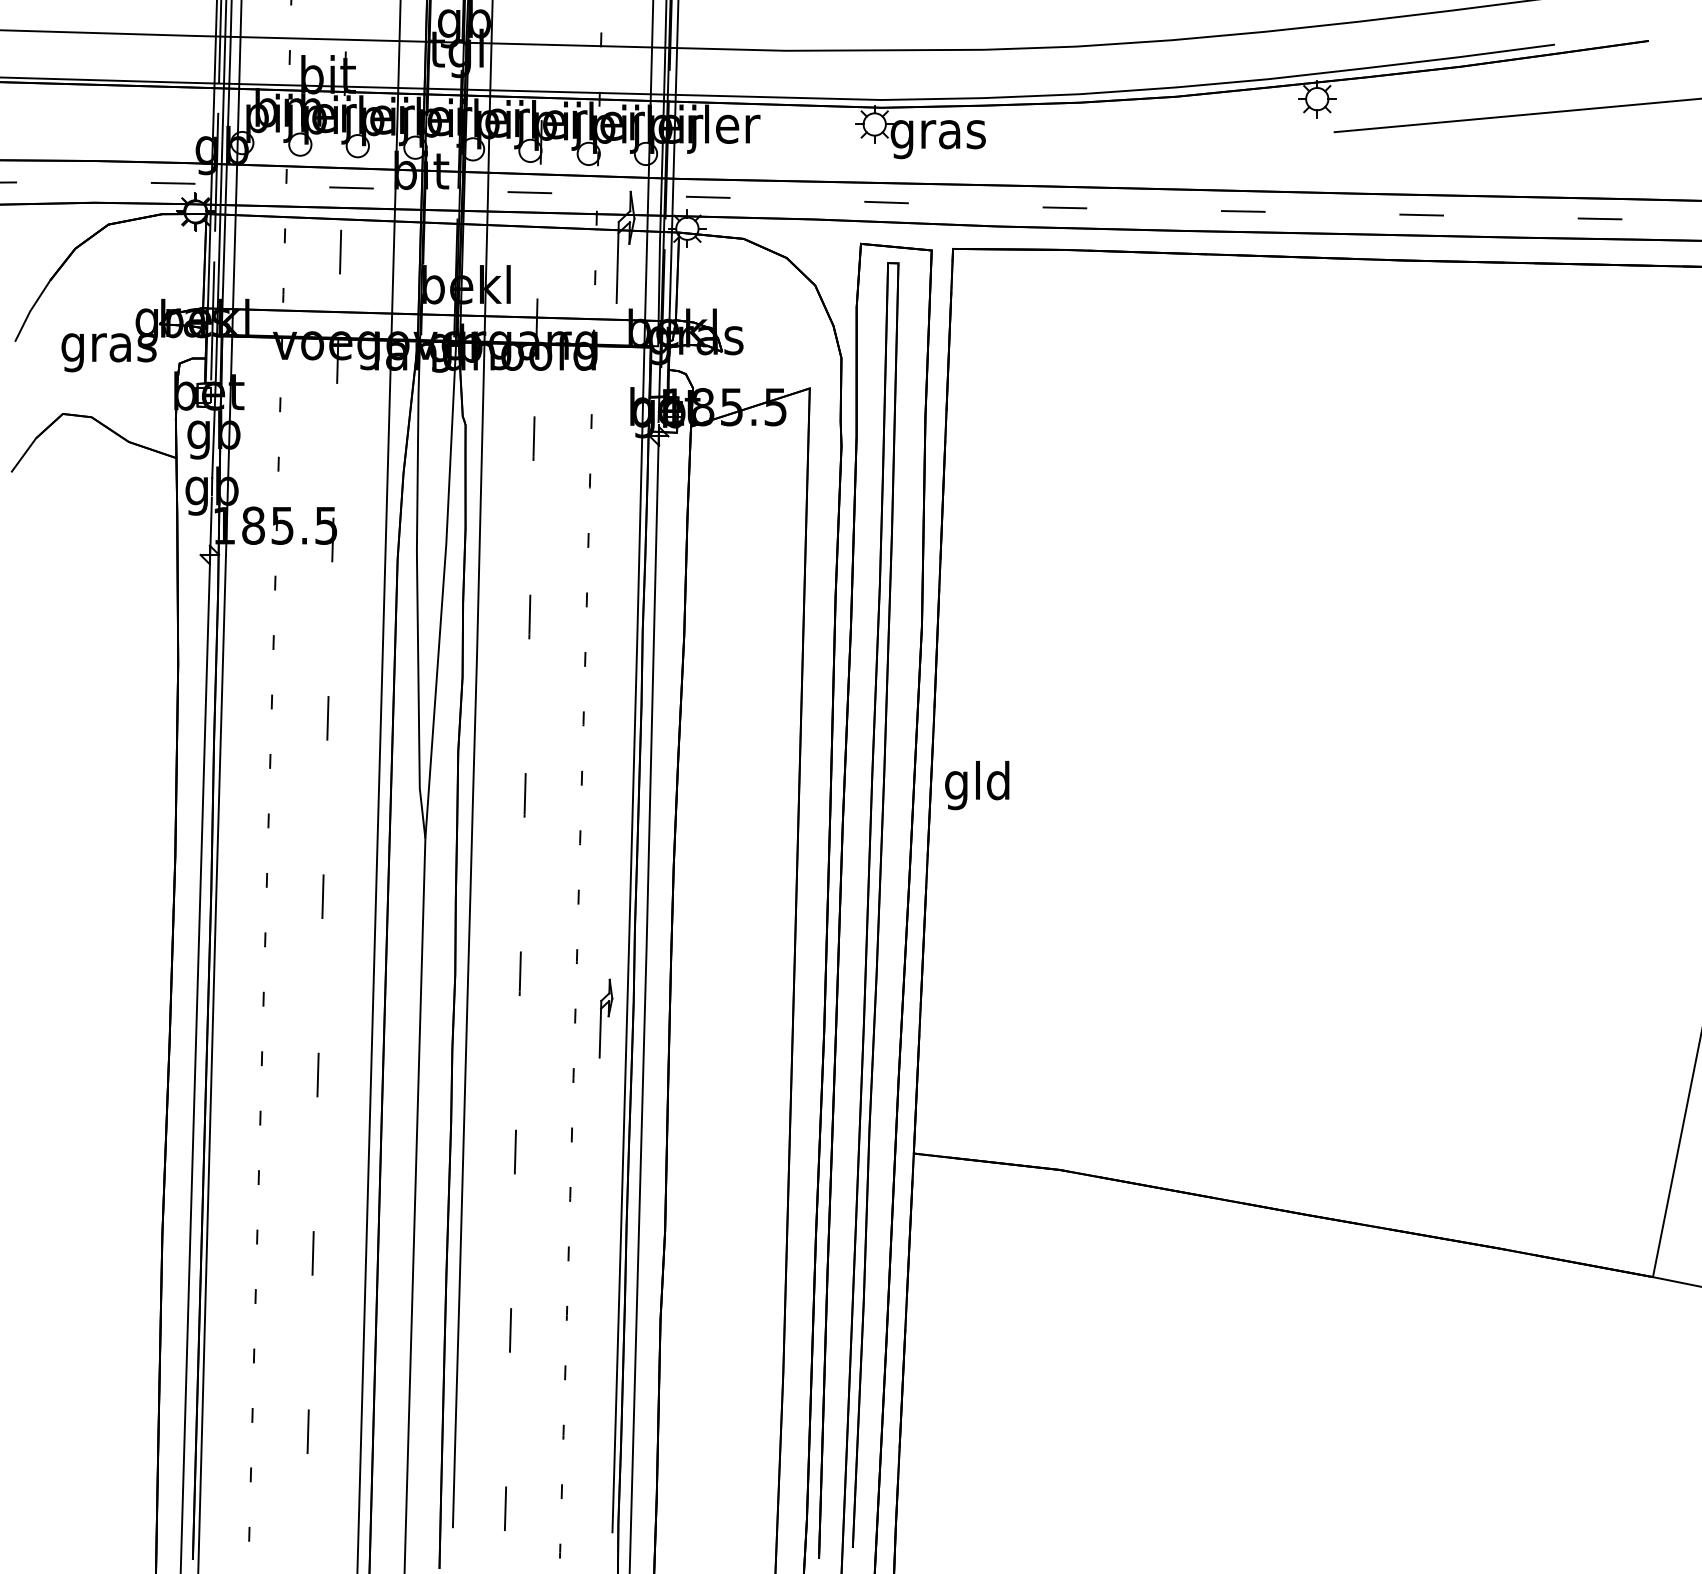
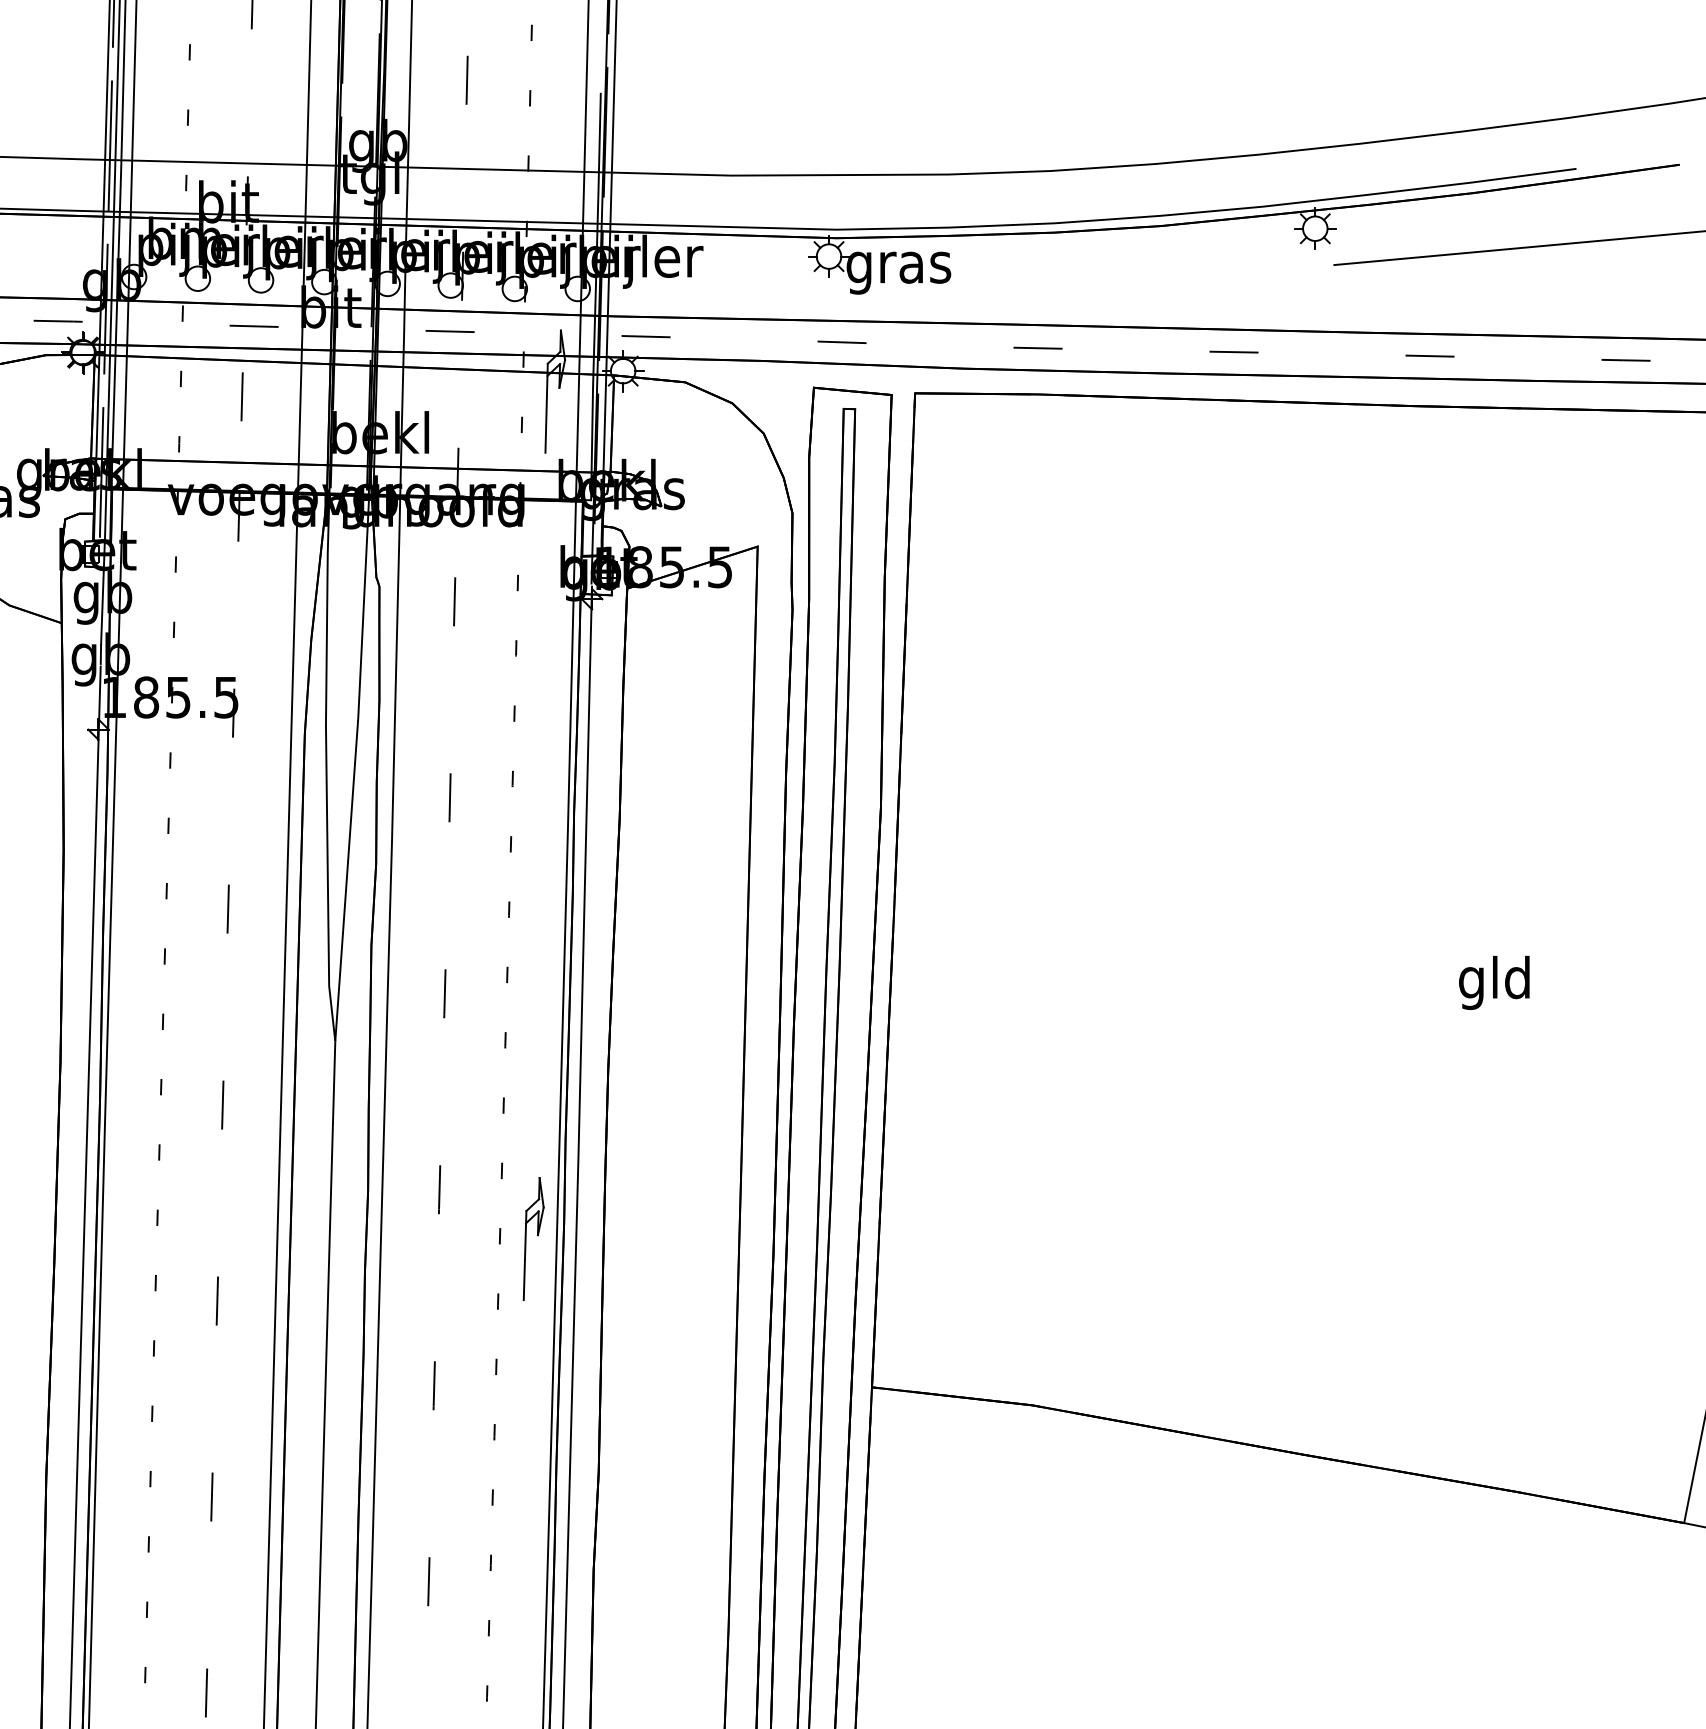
text: (977, 785) -> (1494, 982), moved
part: (605, 1018) -> (533, 1238), size x1.43

